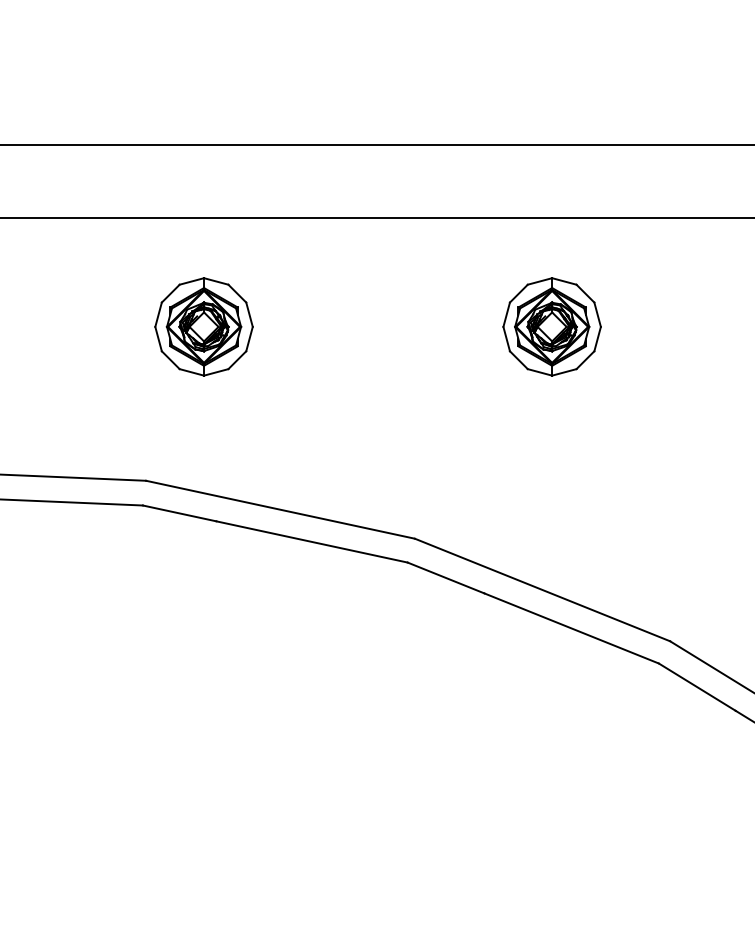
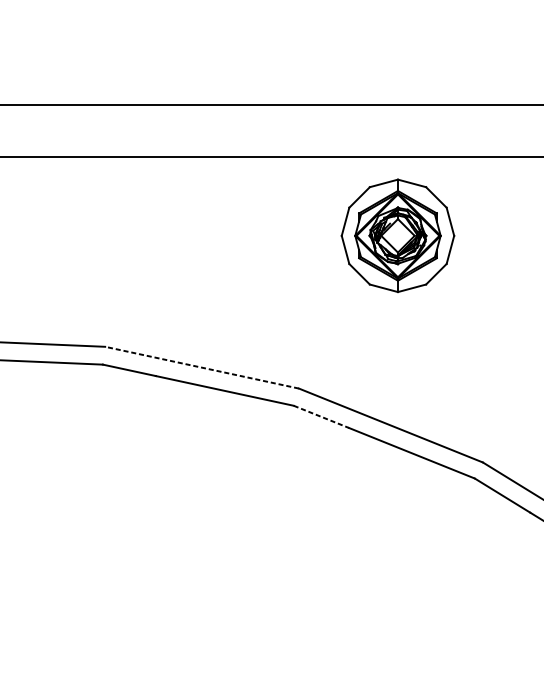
part: (203, 326) -> (146, 235), removed
part: (551, 326) -> (397, 235), size x1.6
line: (280, 509) -> (202, 367), solid -> dashed
line: (446, 578) -> (321, 417), solid -> dashed

